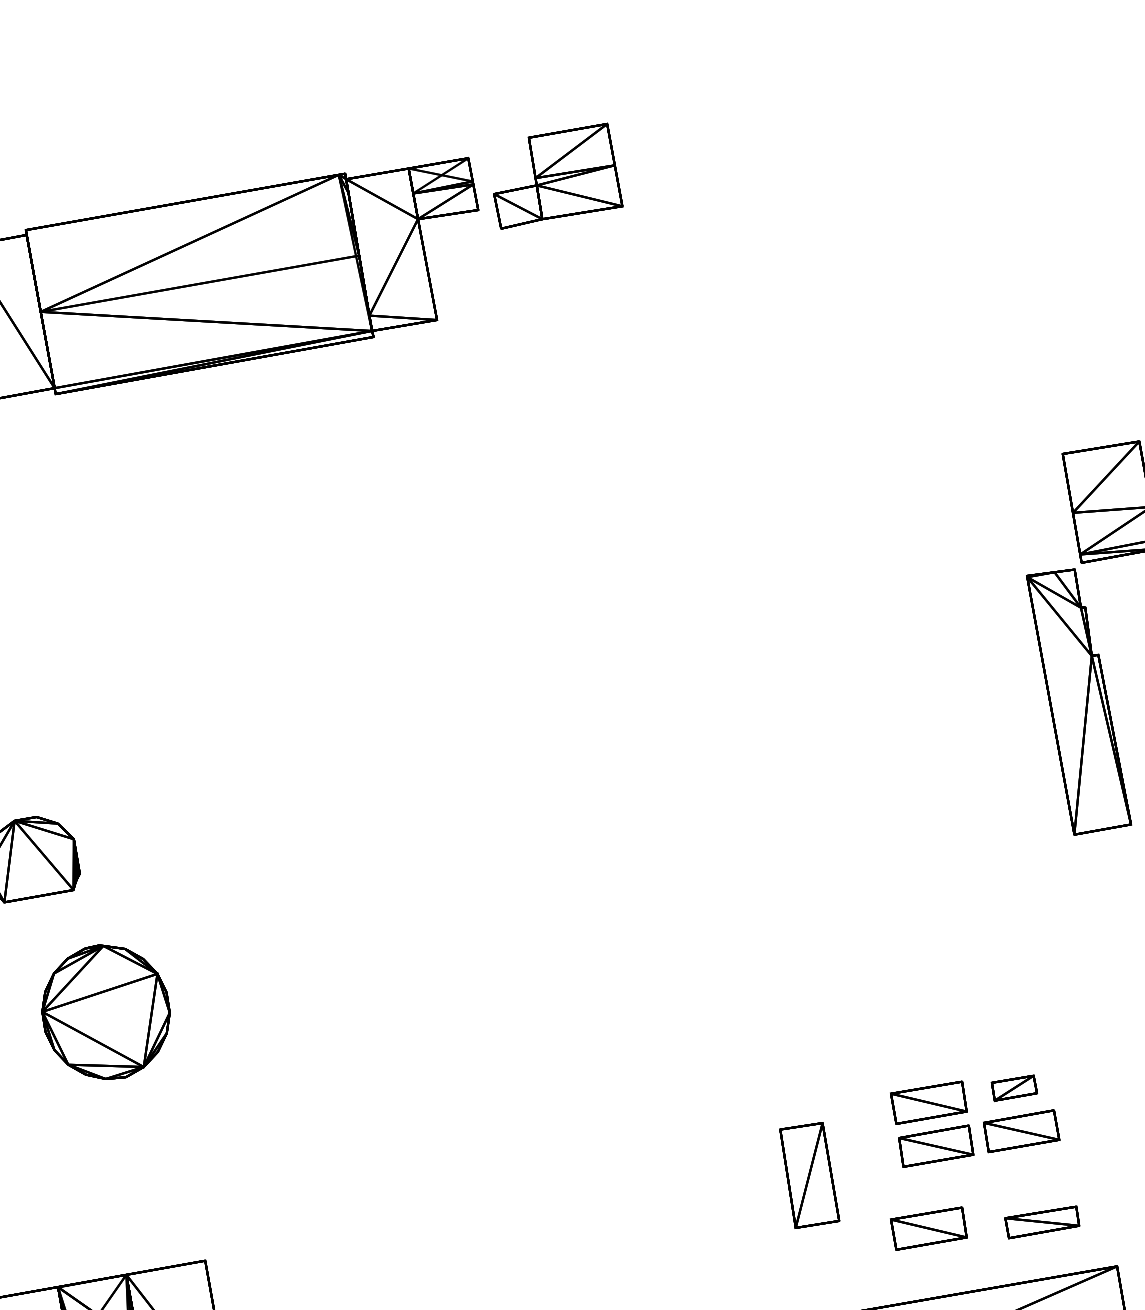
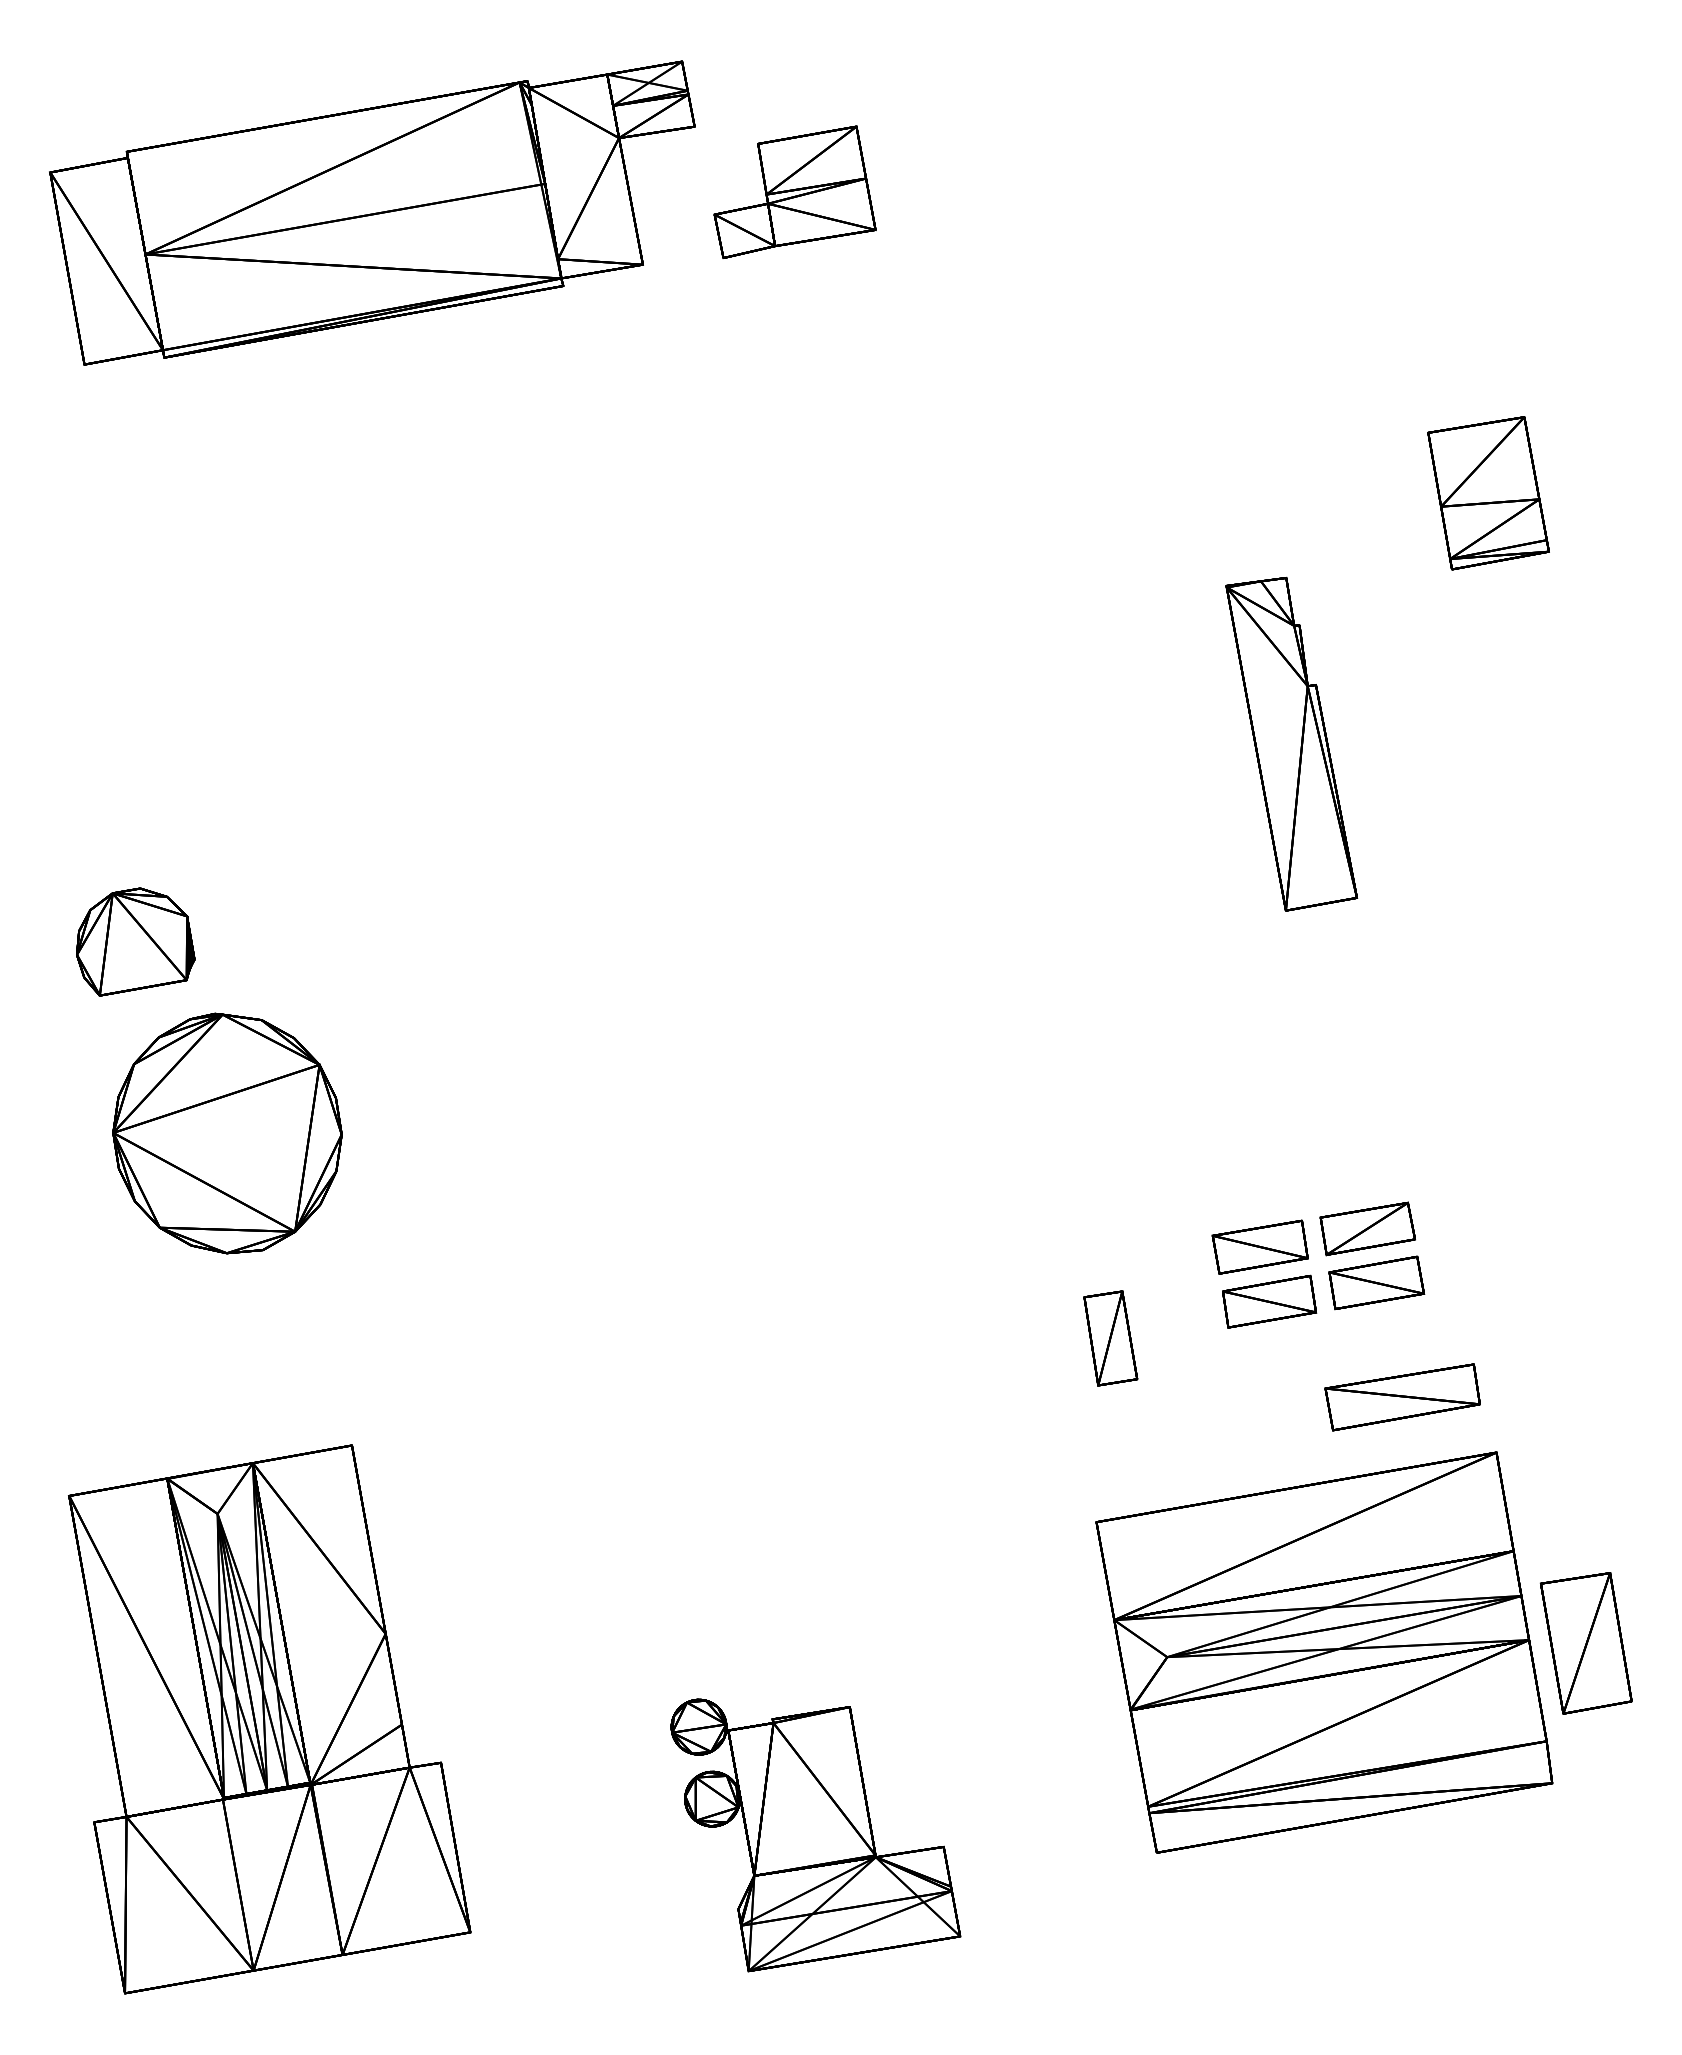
part: (557, 175) -> (794, 191), moved
part: (1078, 701) -> (1291, 743), moved
part: (106, 1012) -> (227, 1133), size x1.43
part: (1014, 1087) -> (1367, 1228), size x1.67
part: (809, 1175) -> (1110, 1338), size x0.71
part: (1042, 1222) -> (1402, 1397), size x1.67
part: (928, 1228) -> (1259, 1404), removed

